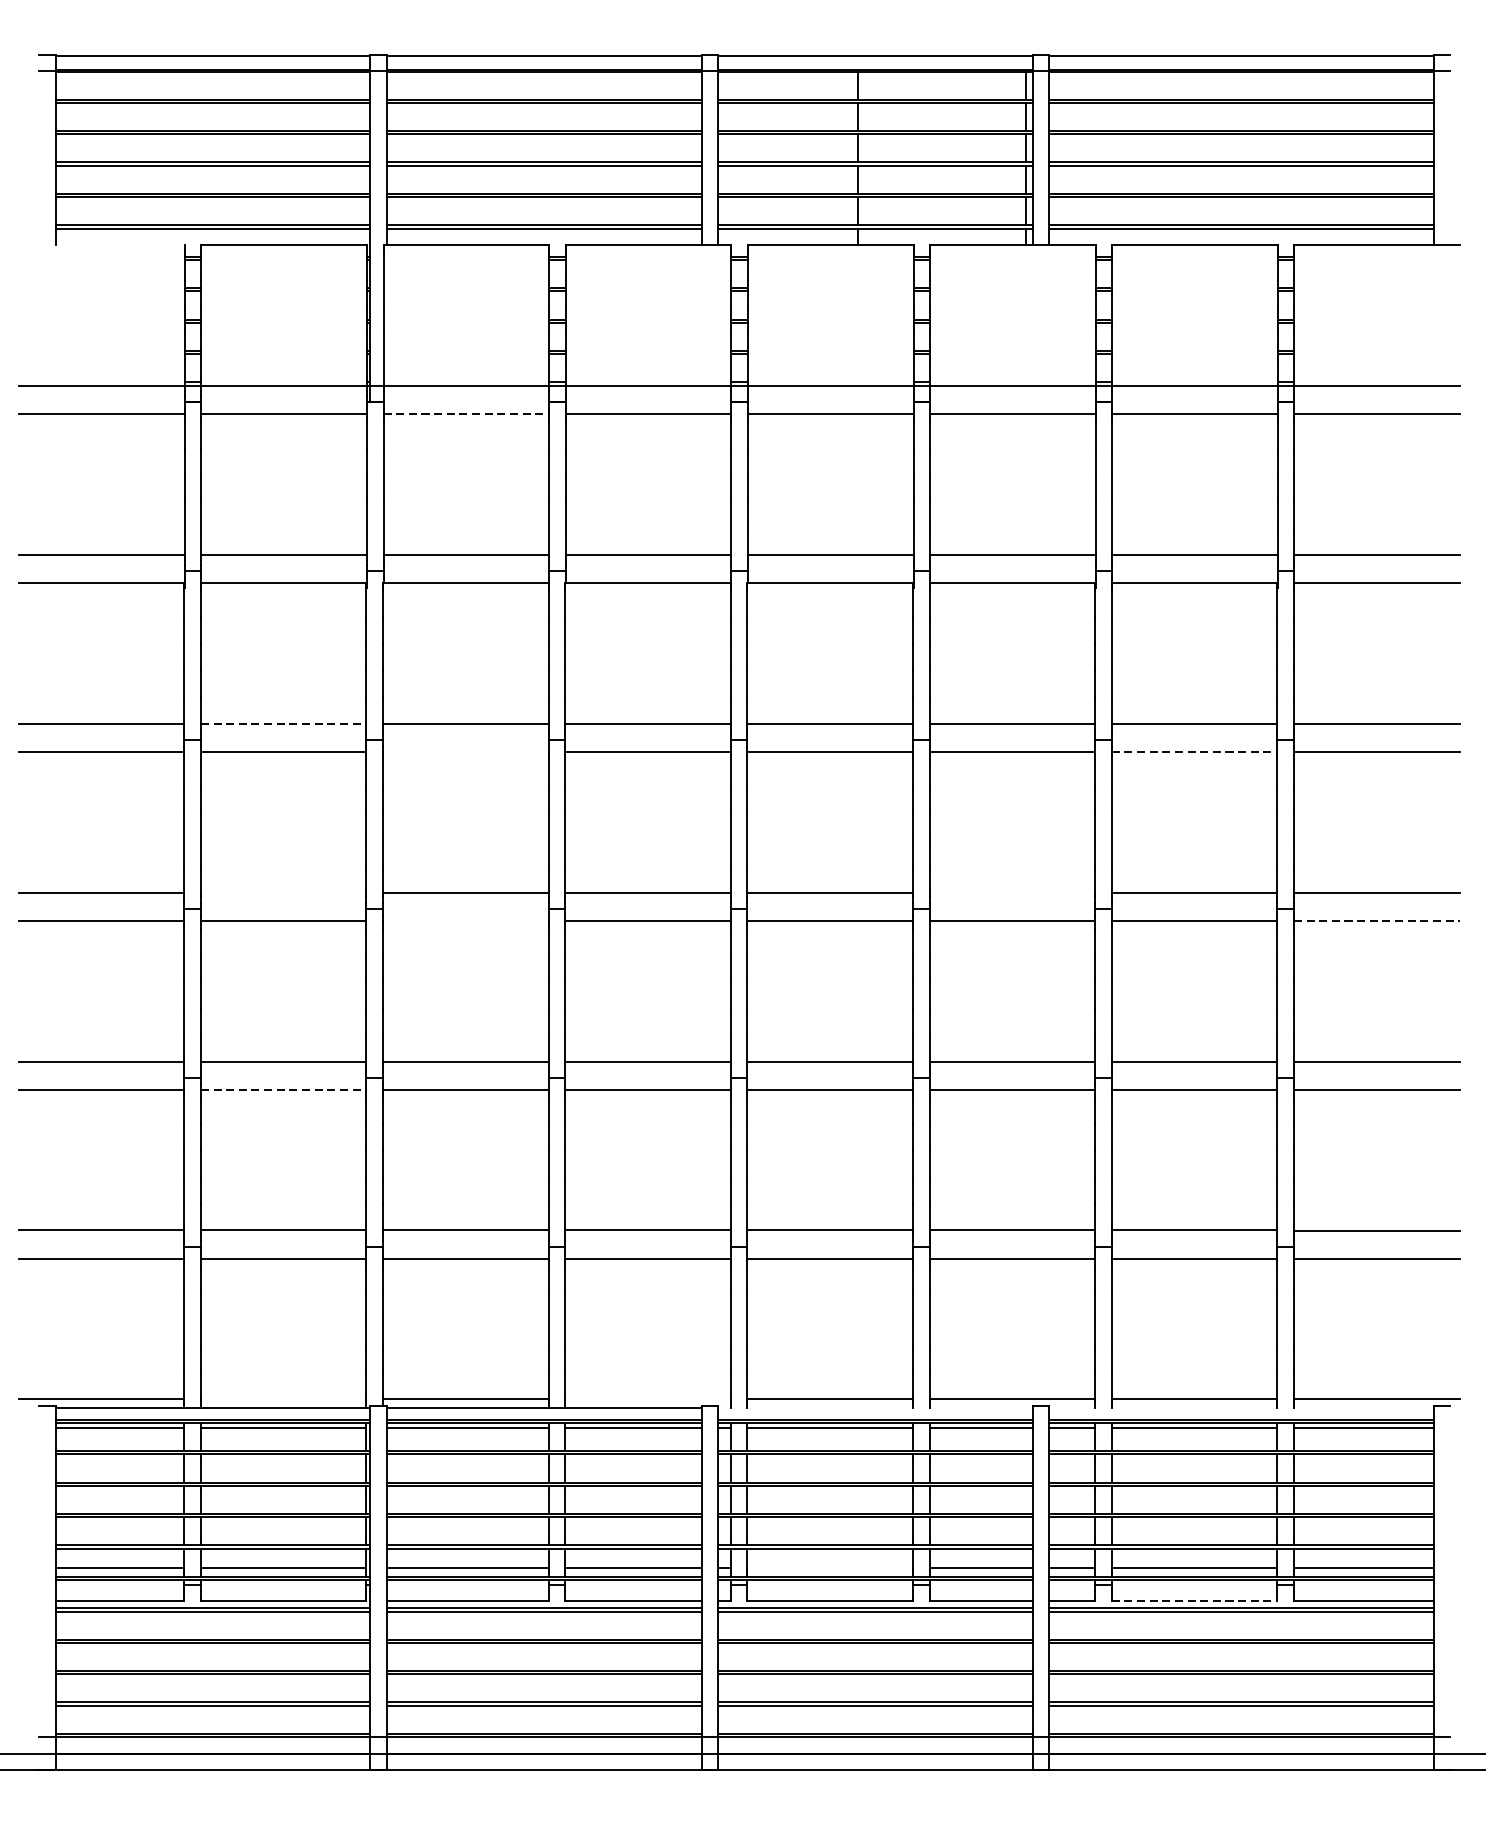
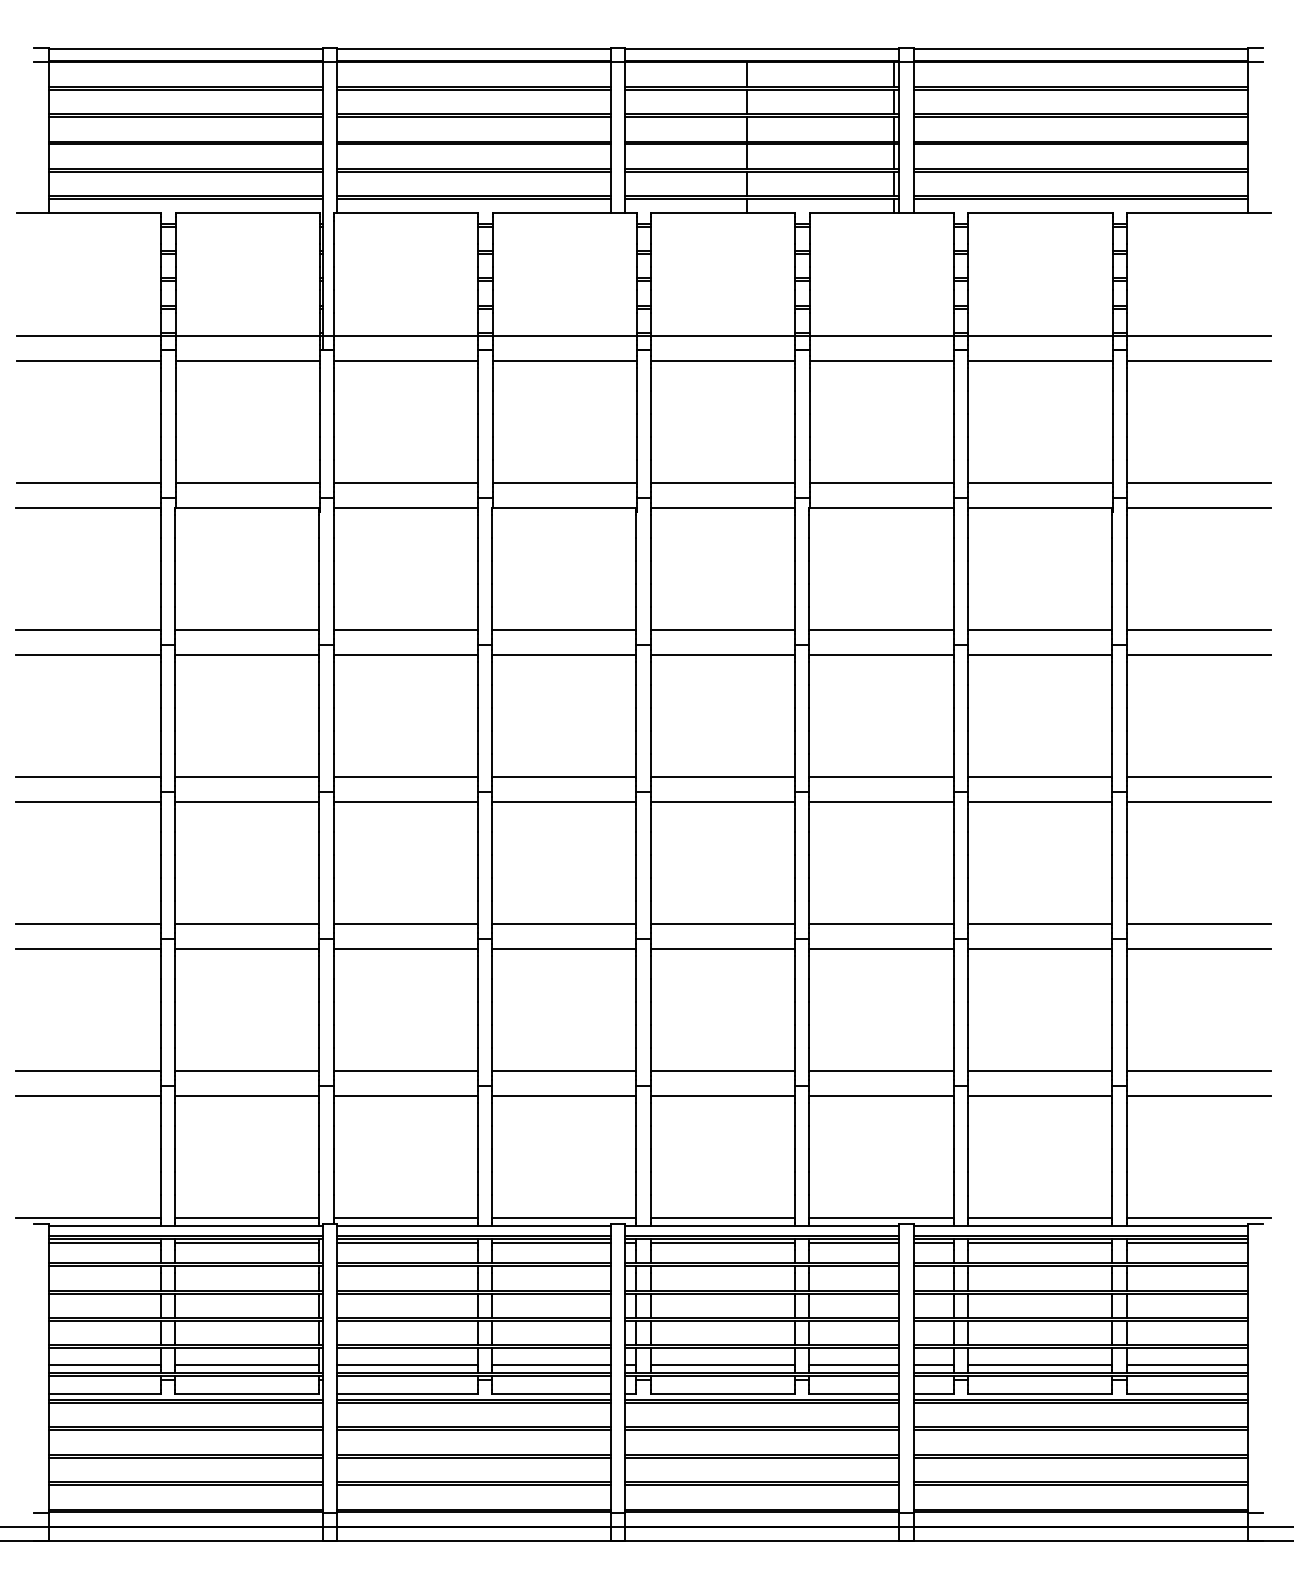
line: (101, 245) -> (88, 213), added
line: (466, 413) -> (406, 360), dashed -> solid
line: (284, 724) -> (247, 630), dashed -> solid
line: (465, 751) -> (405, 654), added
line: (1195, 751) -> (1040, 654), dashed -> solid
line: (284, 892) -> (247, 777), added
line: (1012, 892) -> (881, 777), added
line: (465, 920) -> (405, 801), added
line: (1377, 920) -> (1199, 801), dashed -> solid
line: (284, 1089) -> (247, 948), dashed -> solid
line: (284, 1399) -> (247, 1218), added
line: (648, 1399) -> (564, 1218), added
line: (875, 1407) -> (762, 1225), added
line: (1240, 1407) -> (1080, 1225), added
line: (829, 1568) -> (722, 1365), added
line: (1195, 1601) -> (1040, 1394), dashed -> solid

